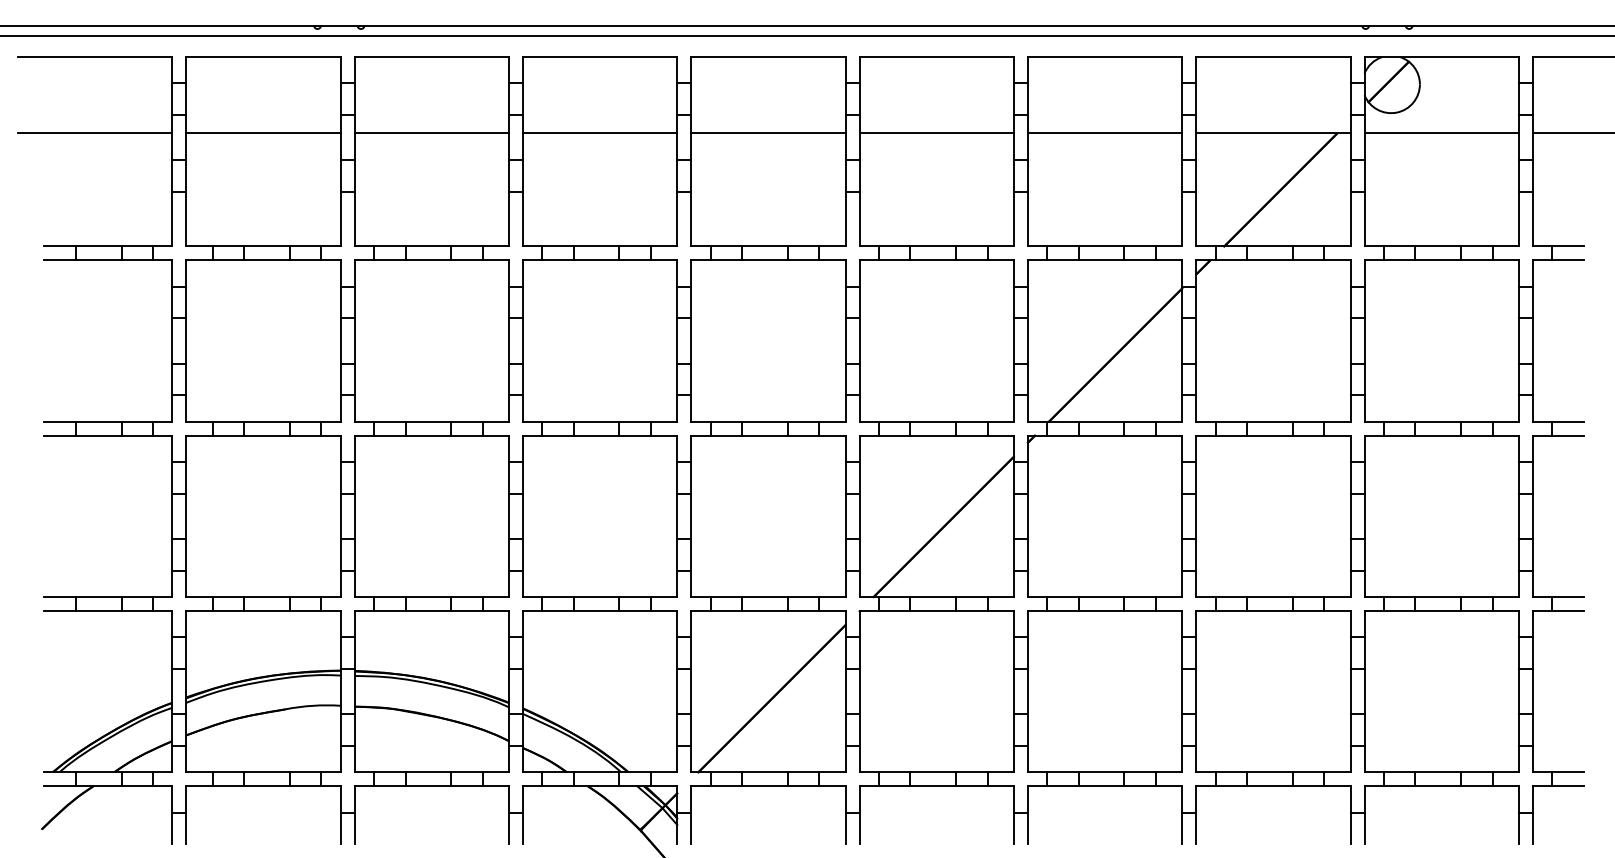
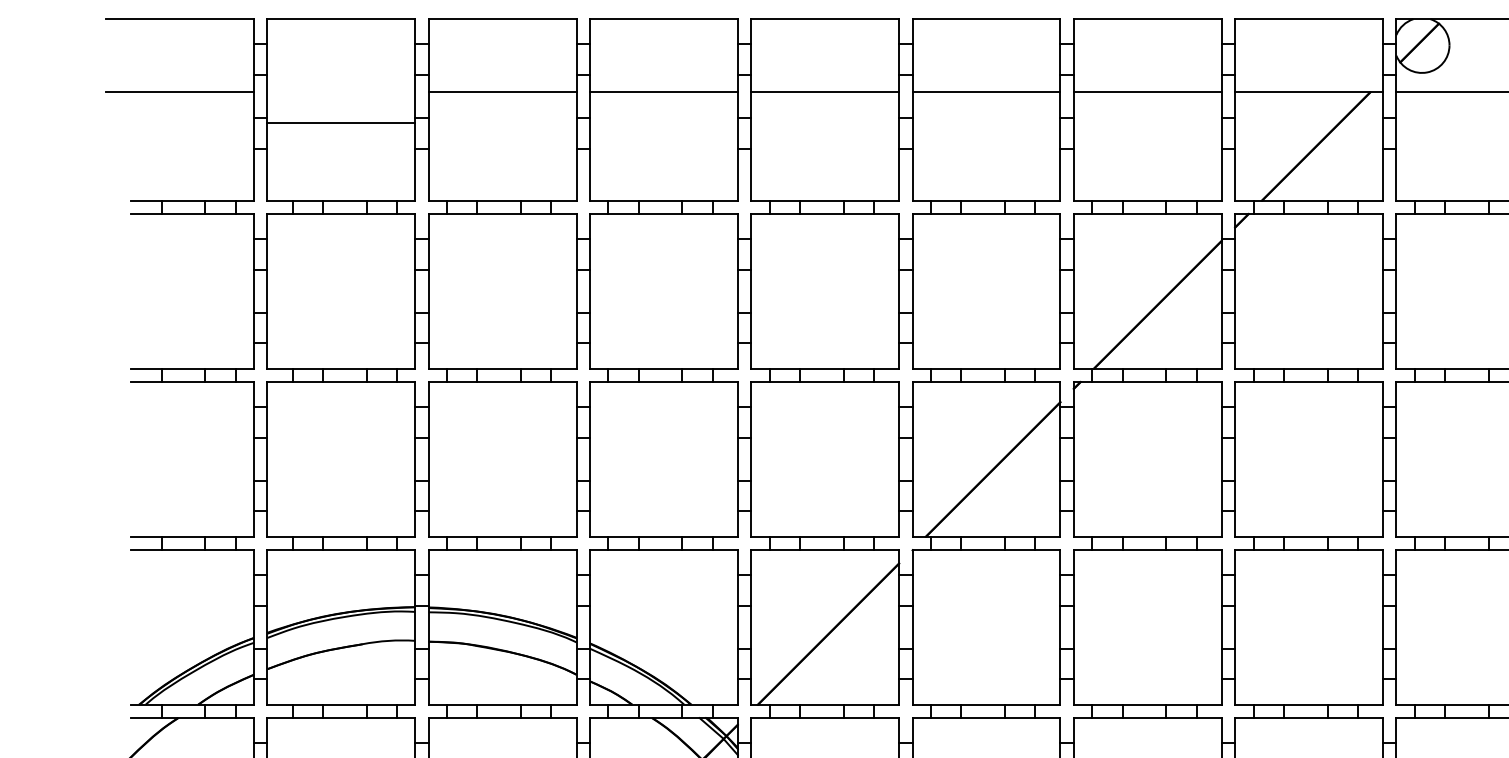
line: (263, 133) -> (341, 123), moved

